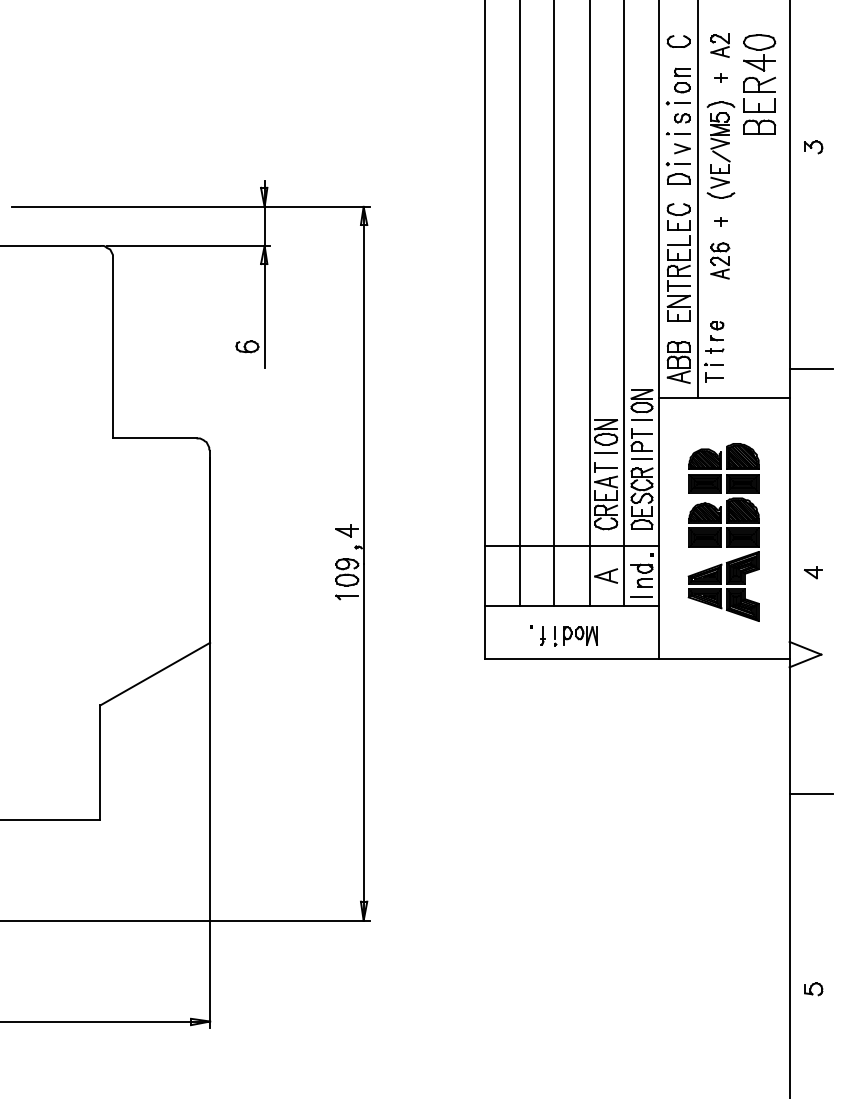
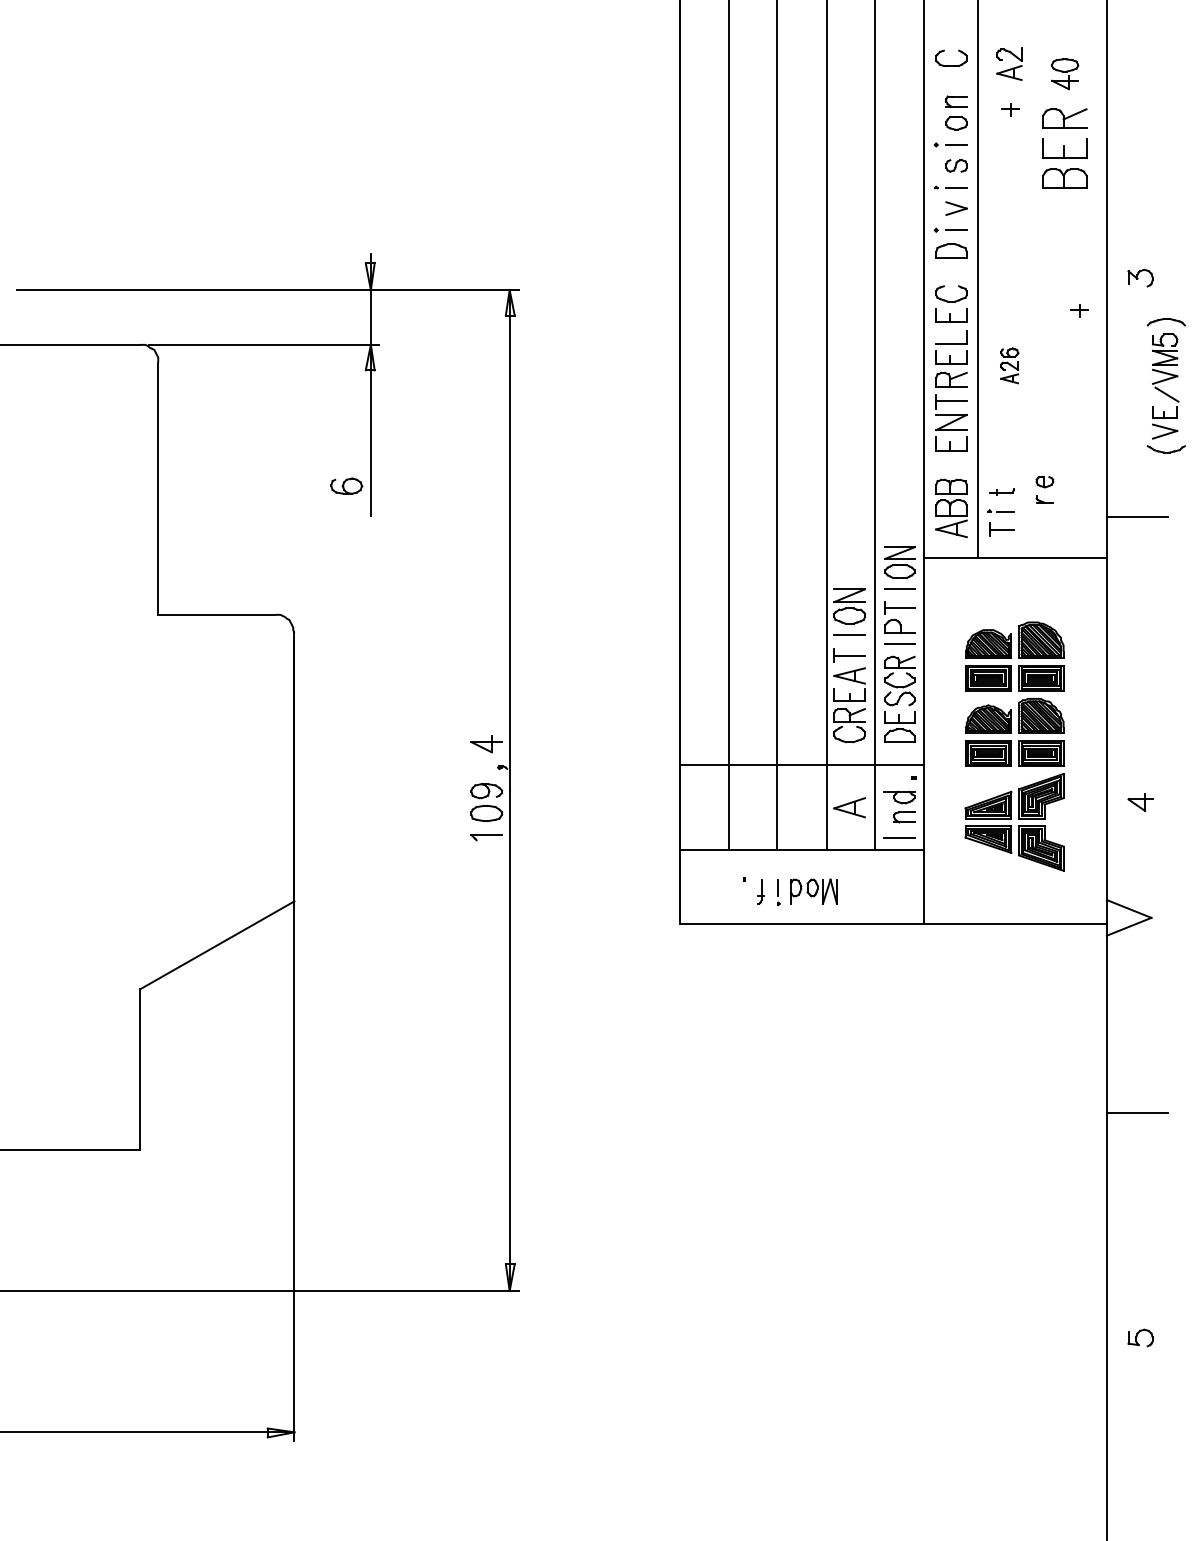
part: (759, 52) -> (1064, 73), size x0.6
part: (813, 147) -> (1140, 278), moved
part: (720, 149) -> (1165, 384), moved
part: (720, 221) -> (1078, 310), moved
part: (720, 260) -> (1010, 365), size x0.7
part: (717, 331) -> (1045, 490), moved
part: (813, 989) -> (1140, 1338), moved

